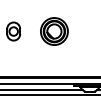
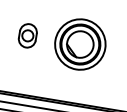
part: (54, 31) -> (80, 44), size x1.43

